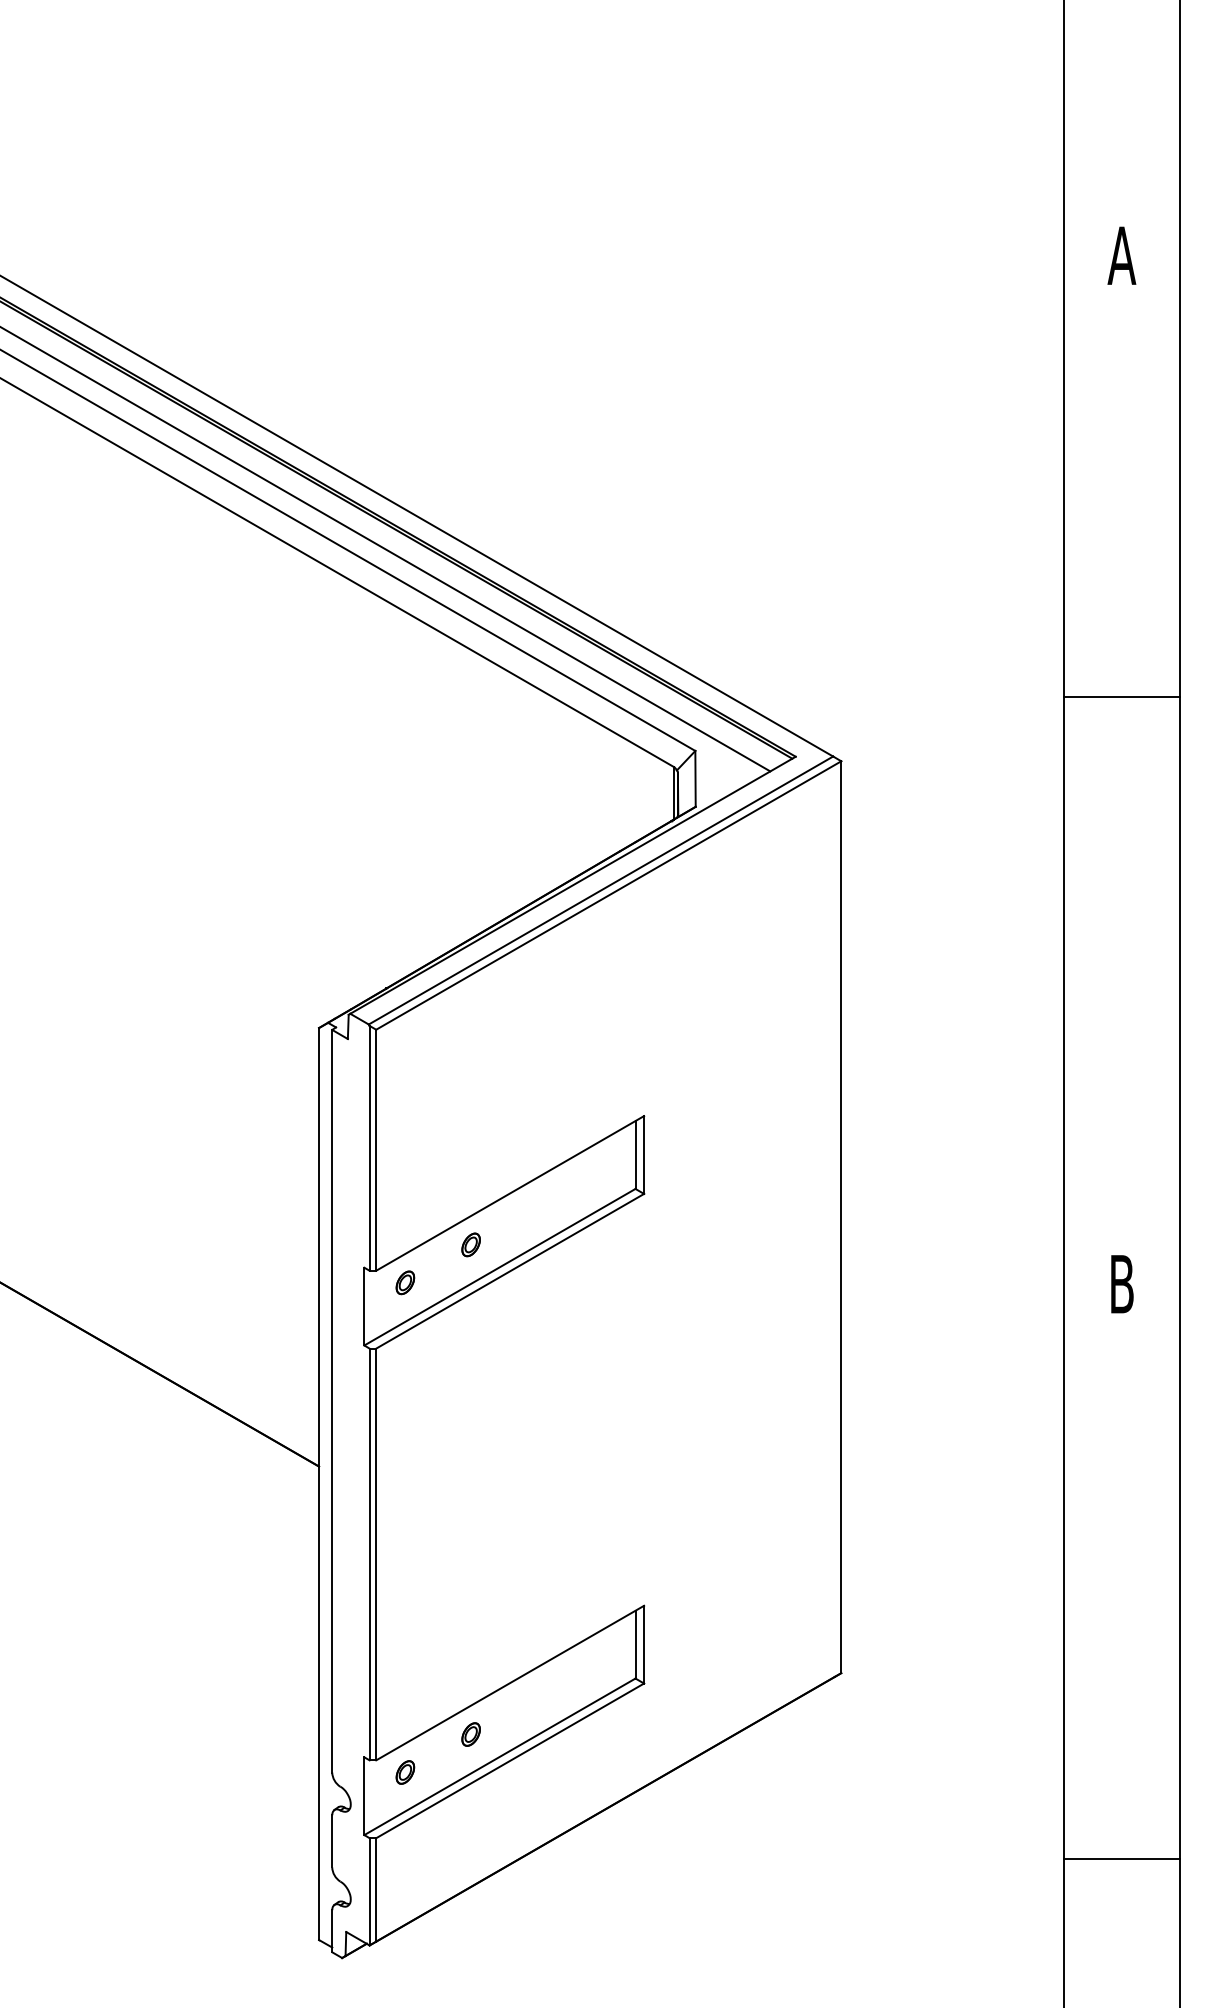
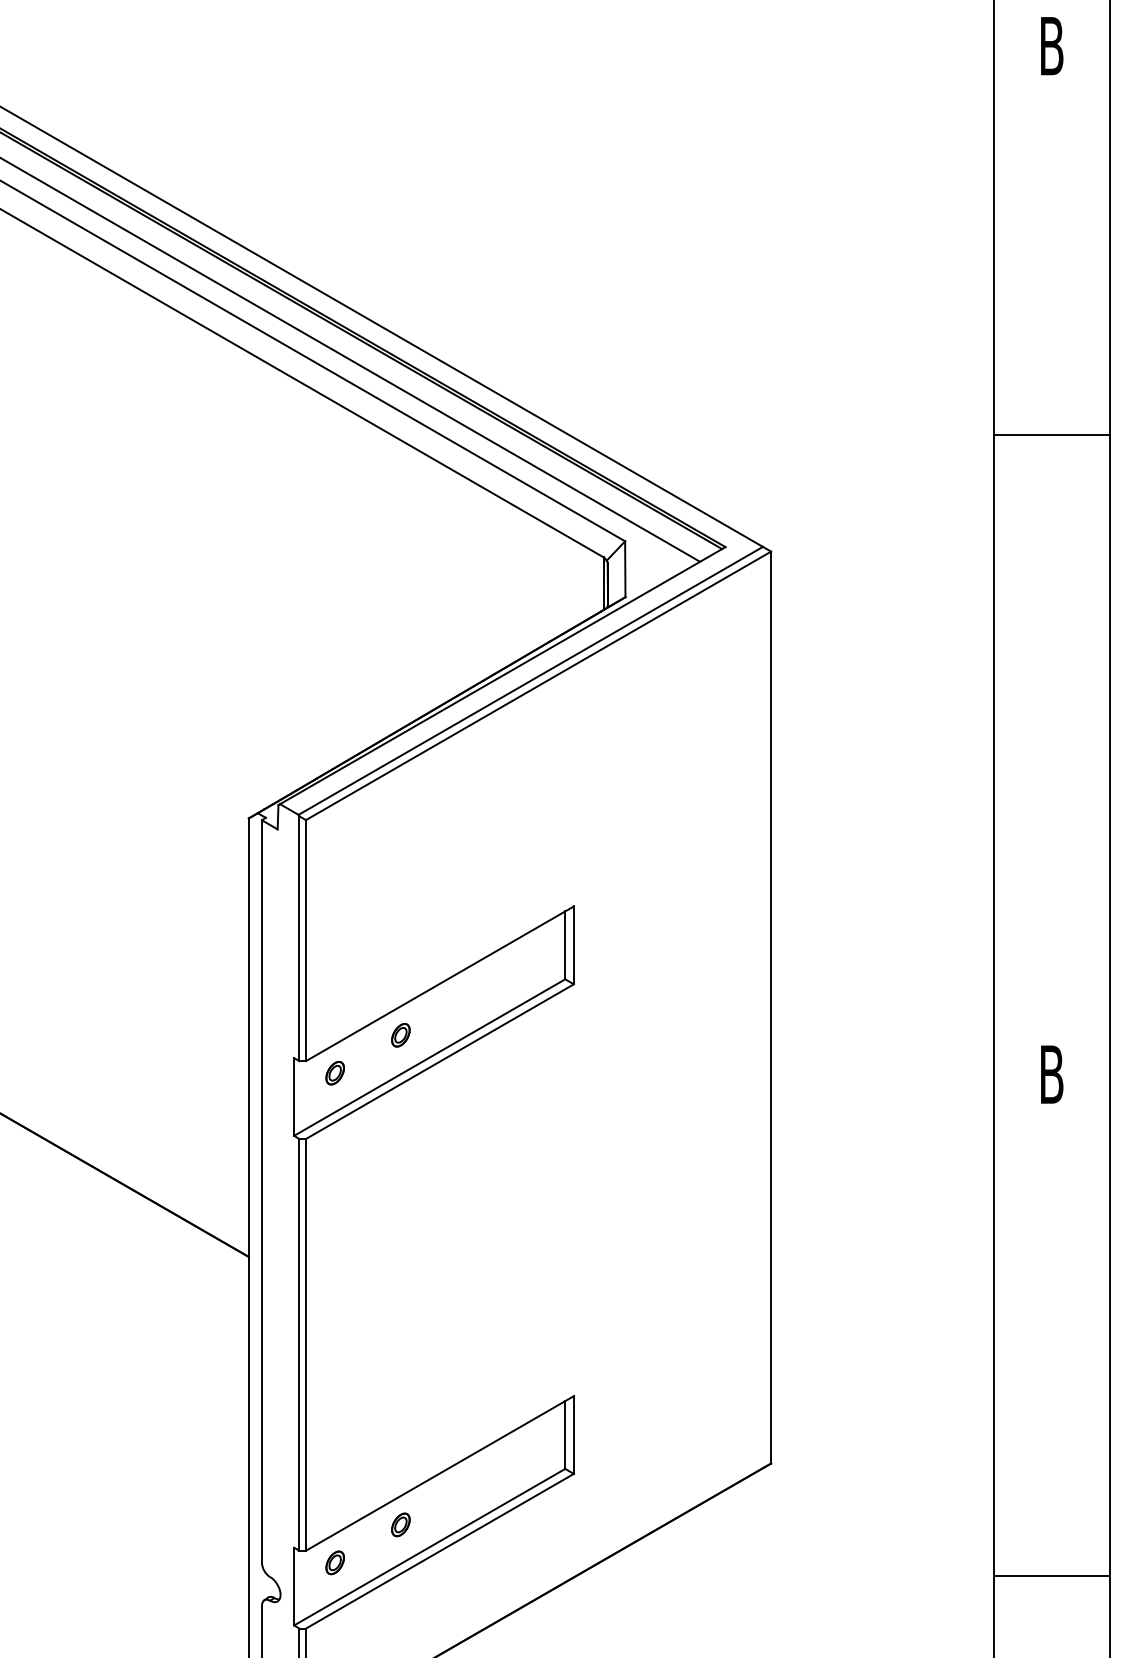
text: (1121, 255) -> (1051, 45), A -> B
line: (1122, 696) -> (1052, 434), moved
line: (1122, 1858) -> (1052, 1575), moved

